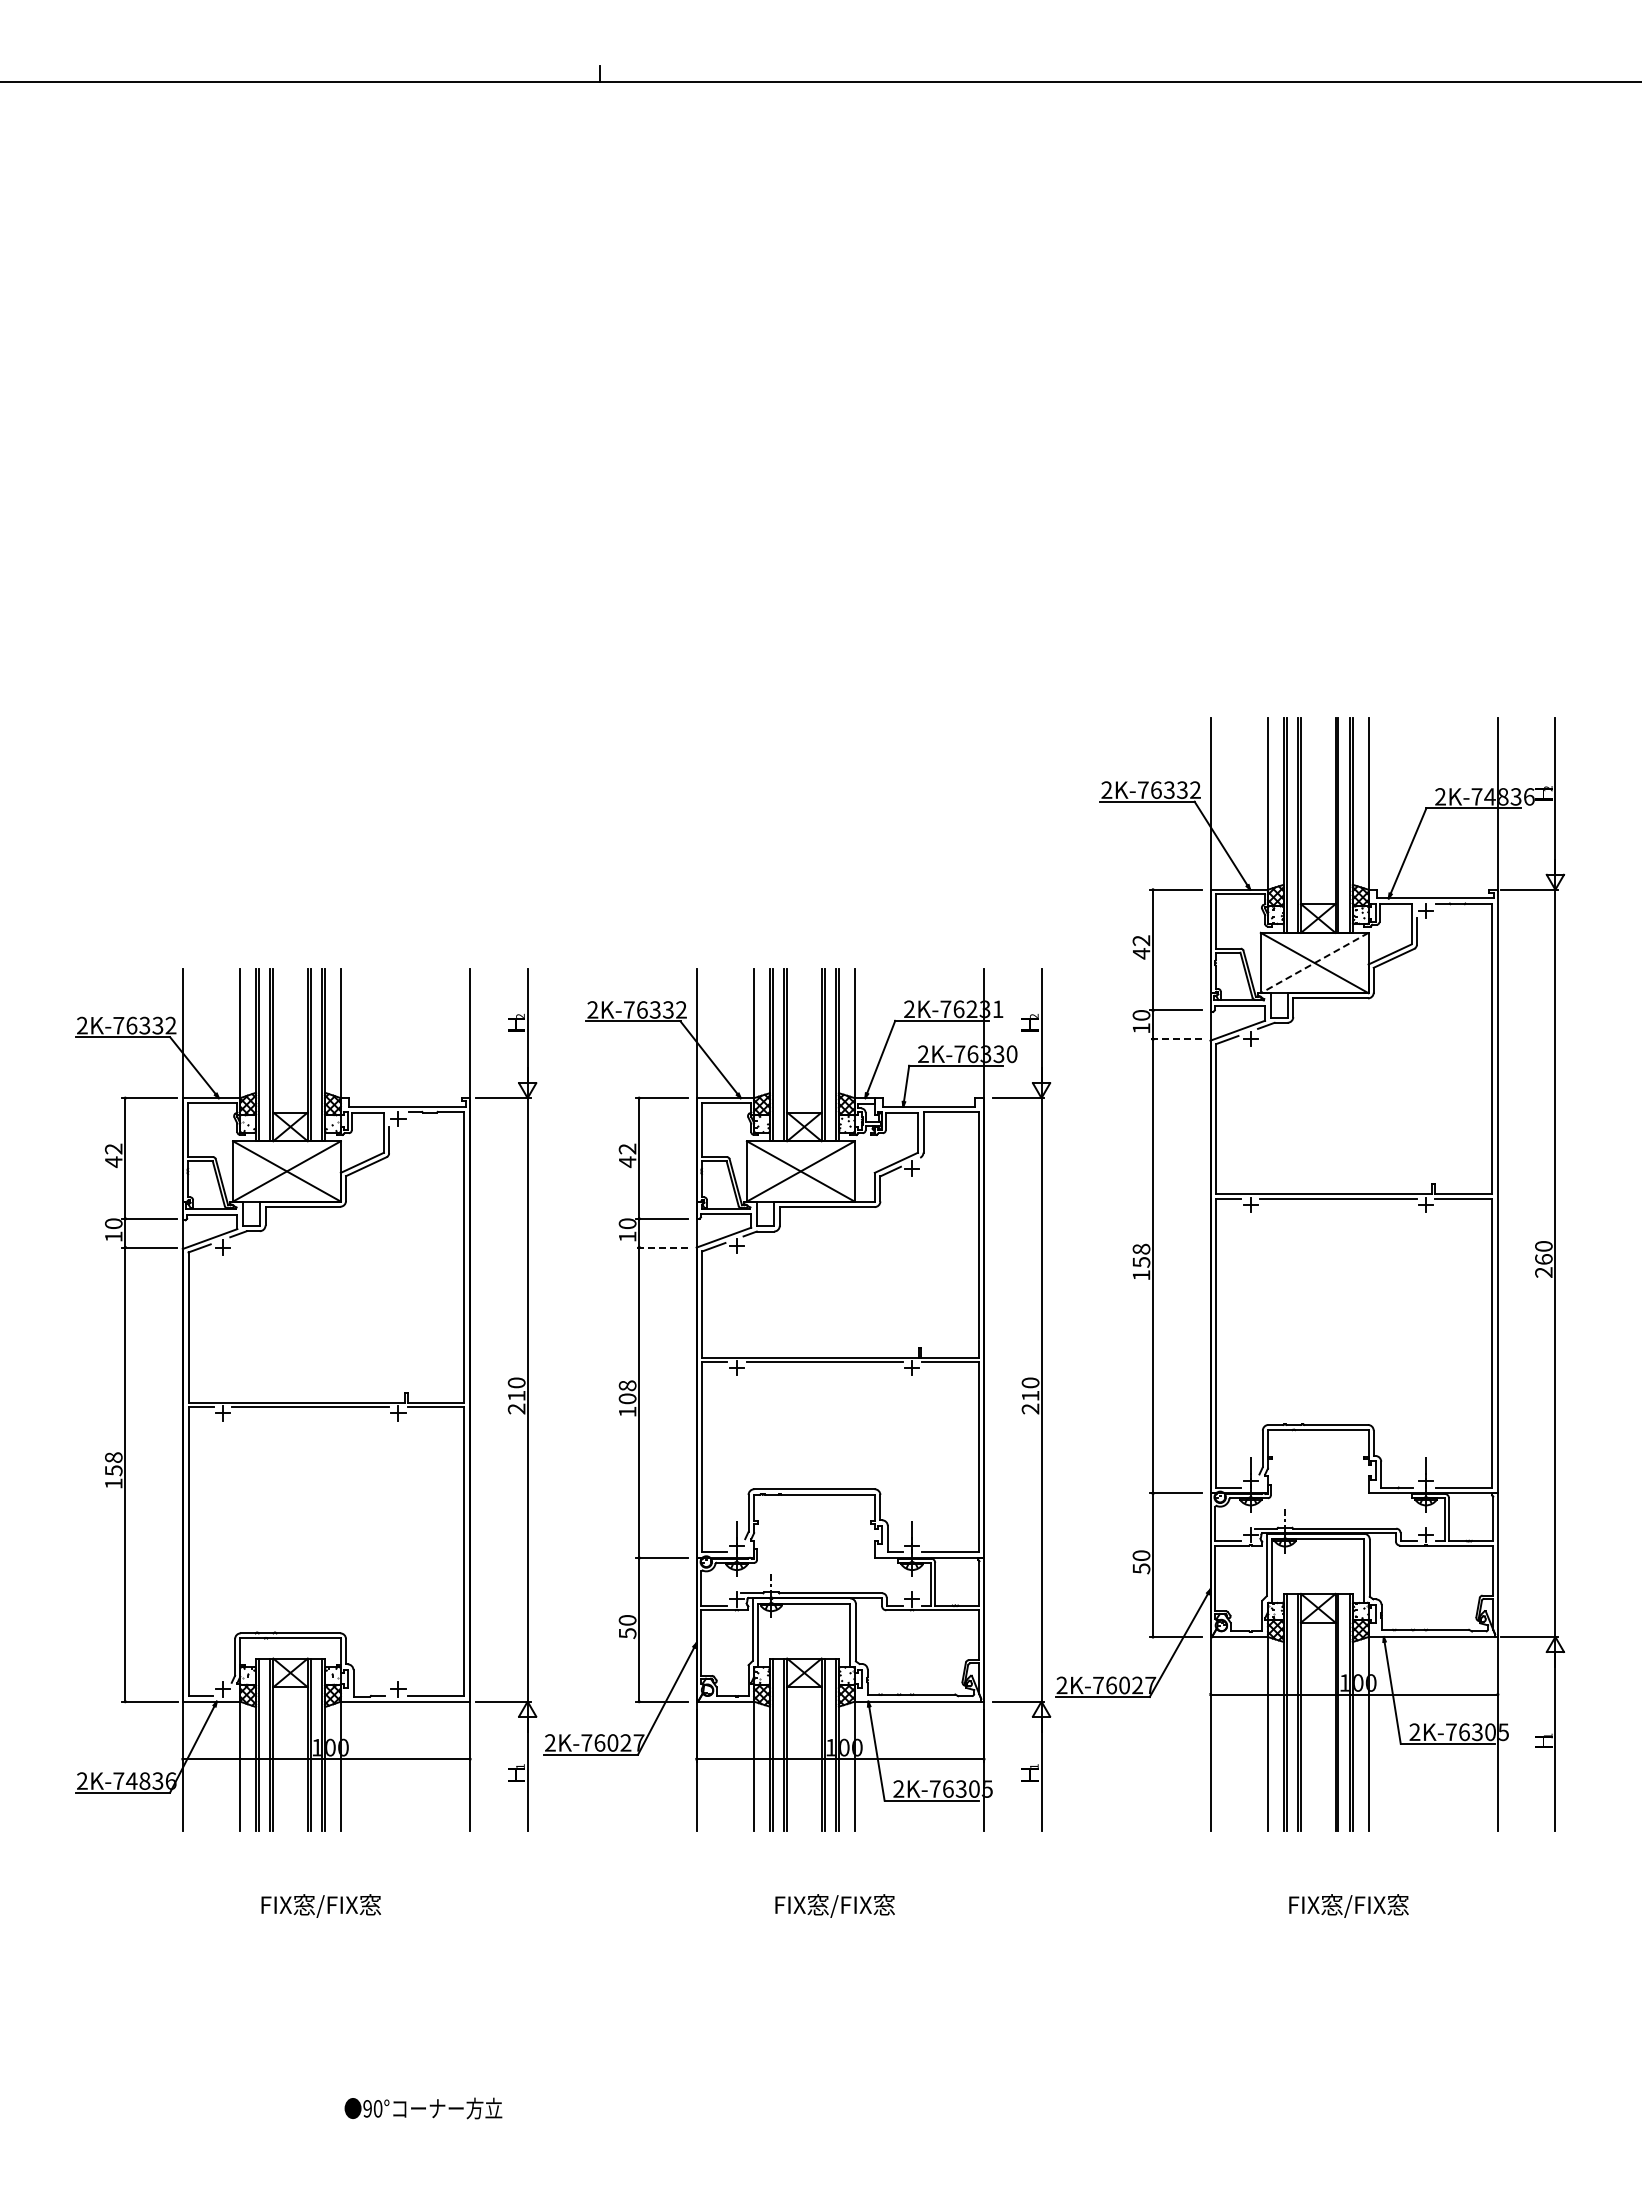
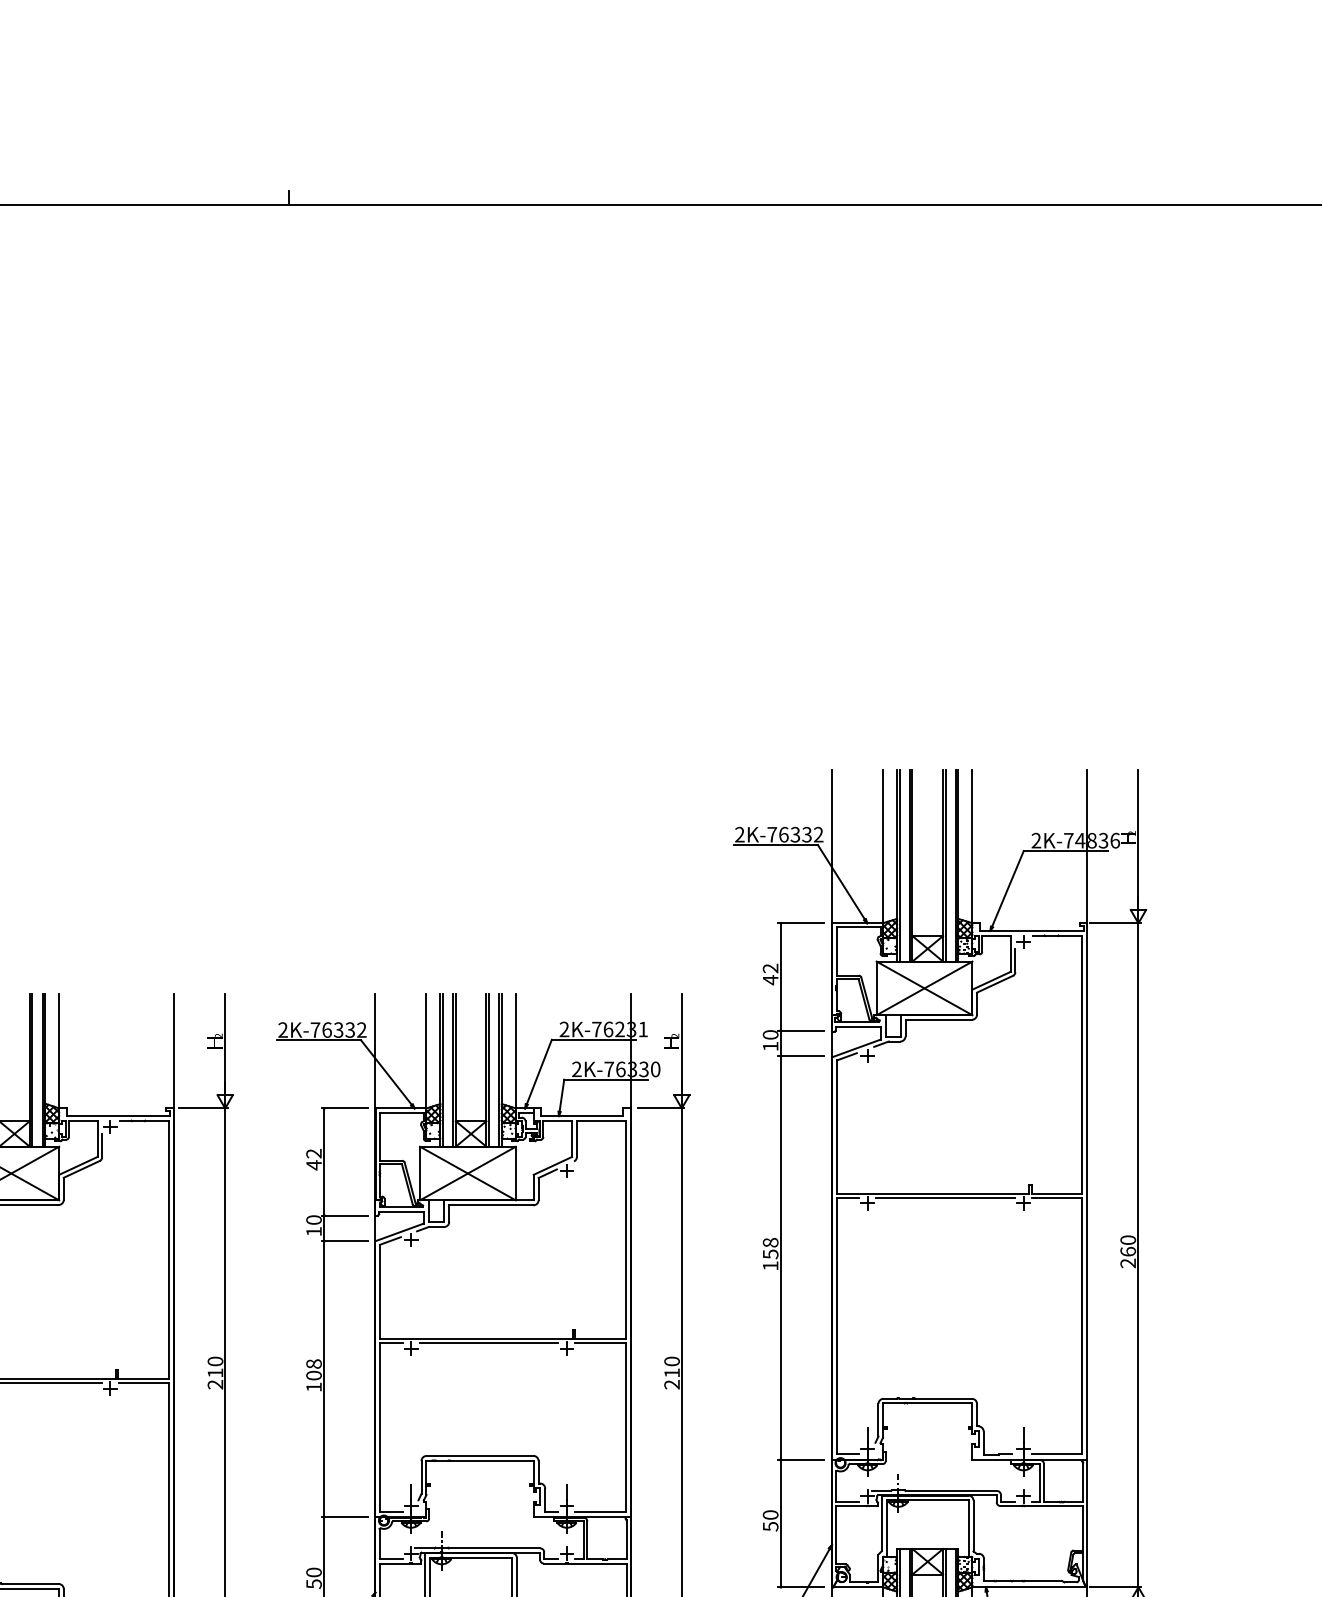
line: (1314, 963) -> (924, 988), dashed -> solid
line: (1176, 1039) -> (801, 1056), dashed -> solid
line: (662, 1247) -> (345, 1241), dashed -> solid

